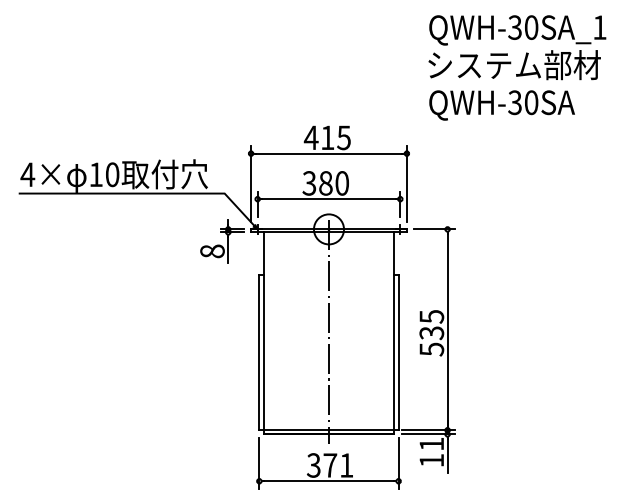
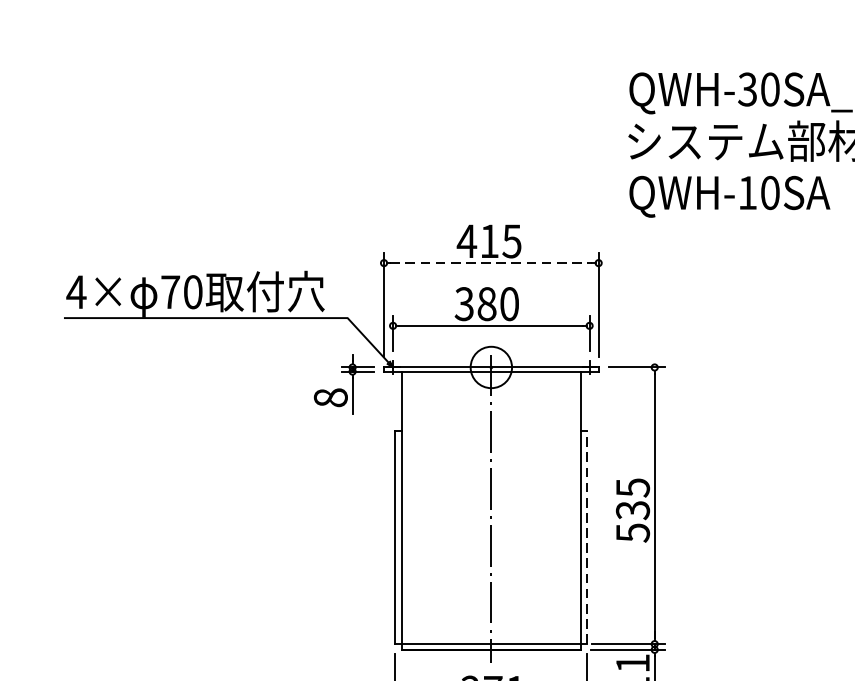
text: (514, 102) -> (746, 192), QWH-30SA -> QWH-10SA
line: (329, 153) -> (492, 262), solid -> dashed
text: (95, 174) -> (169, 291), 10 -> 70
line: (398, 352) -> (587, 537), solid -> dashed

